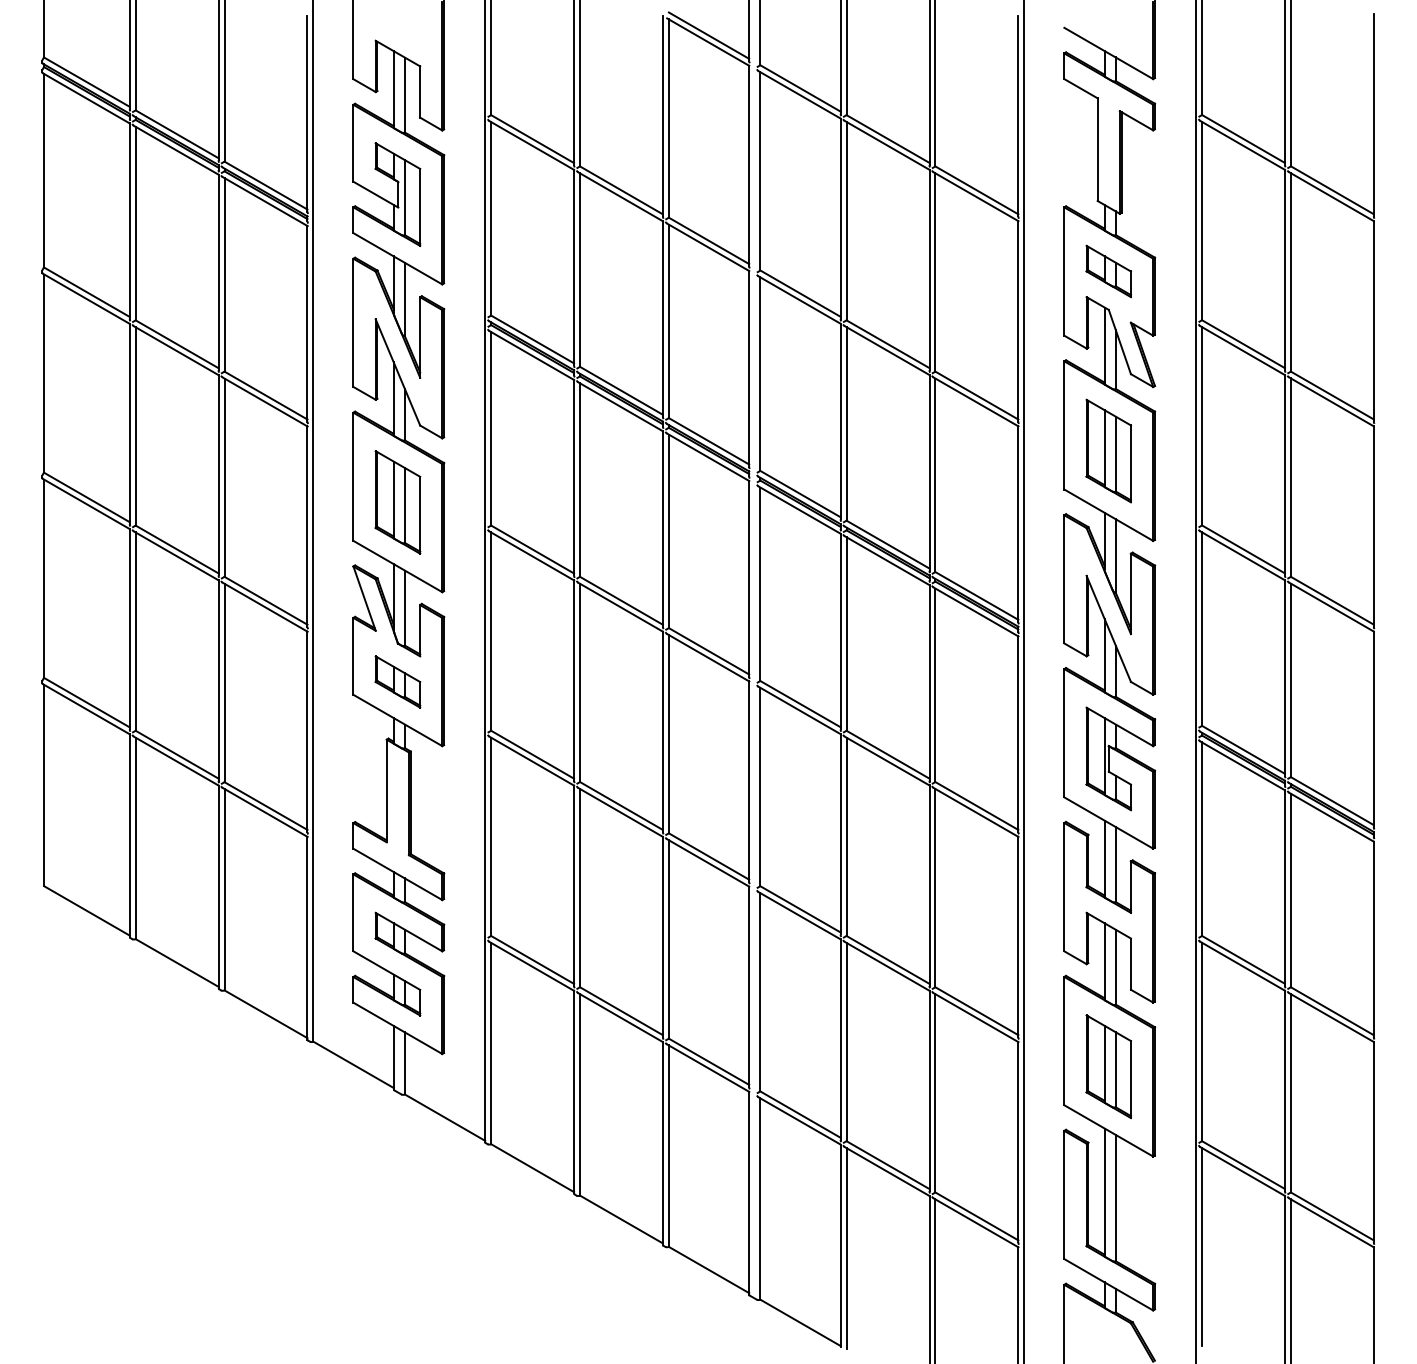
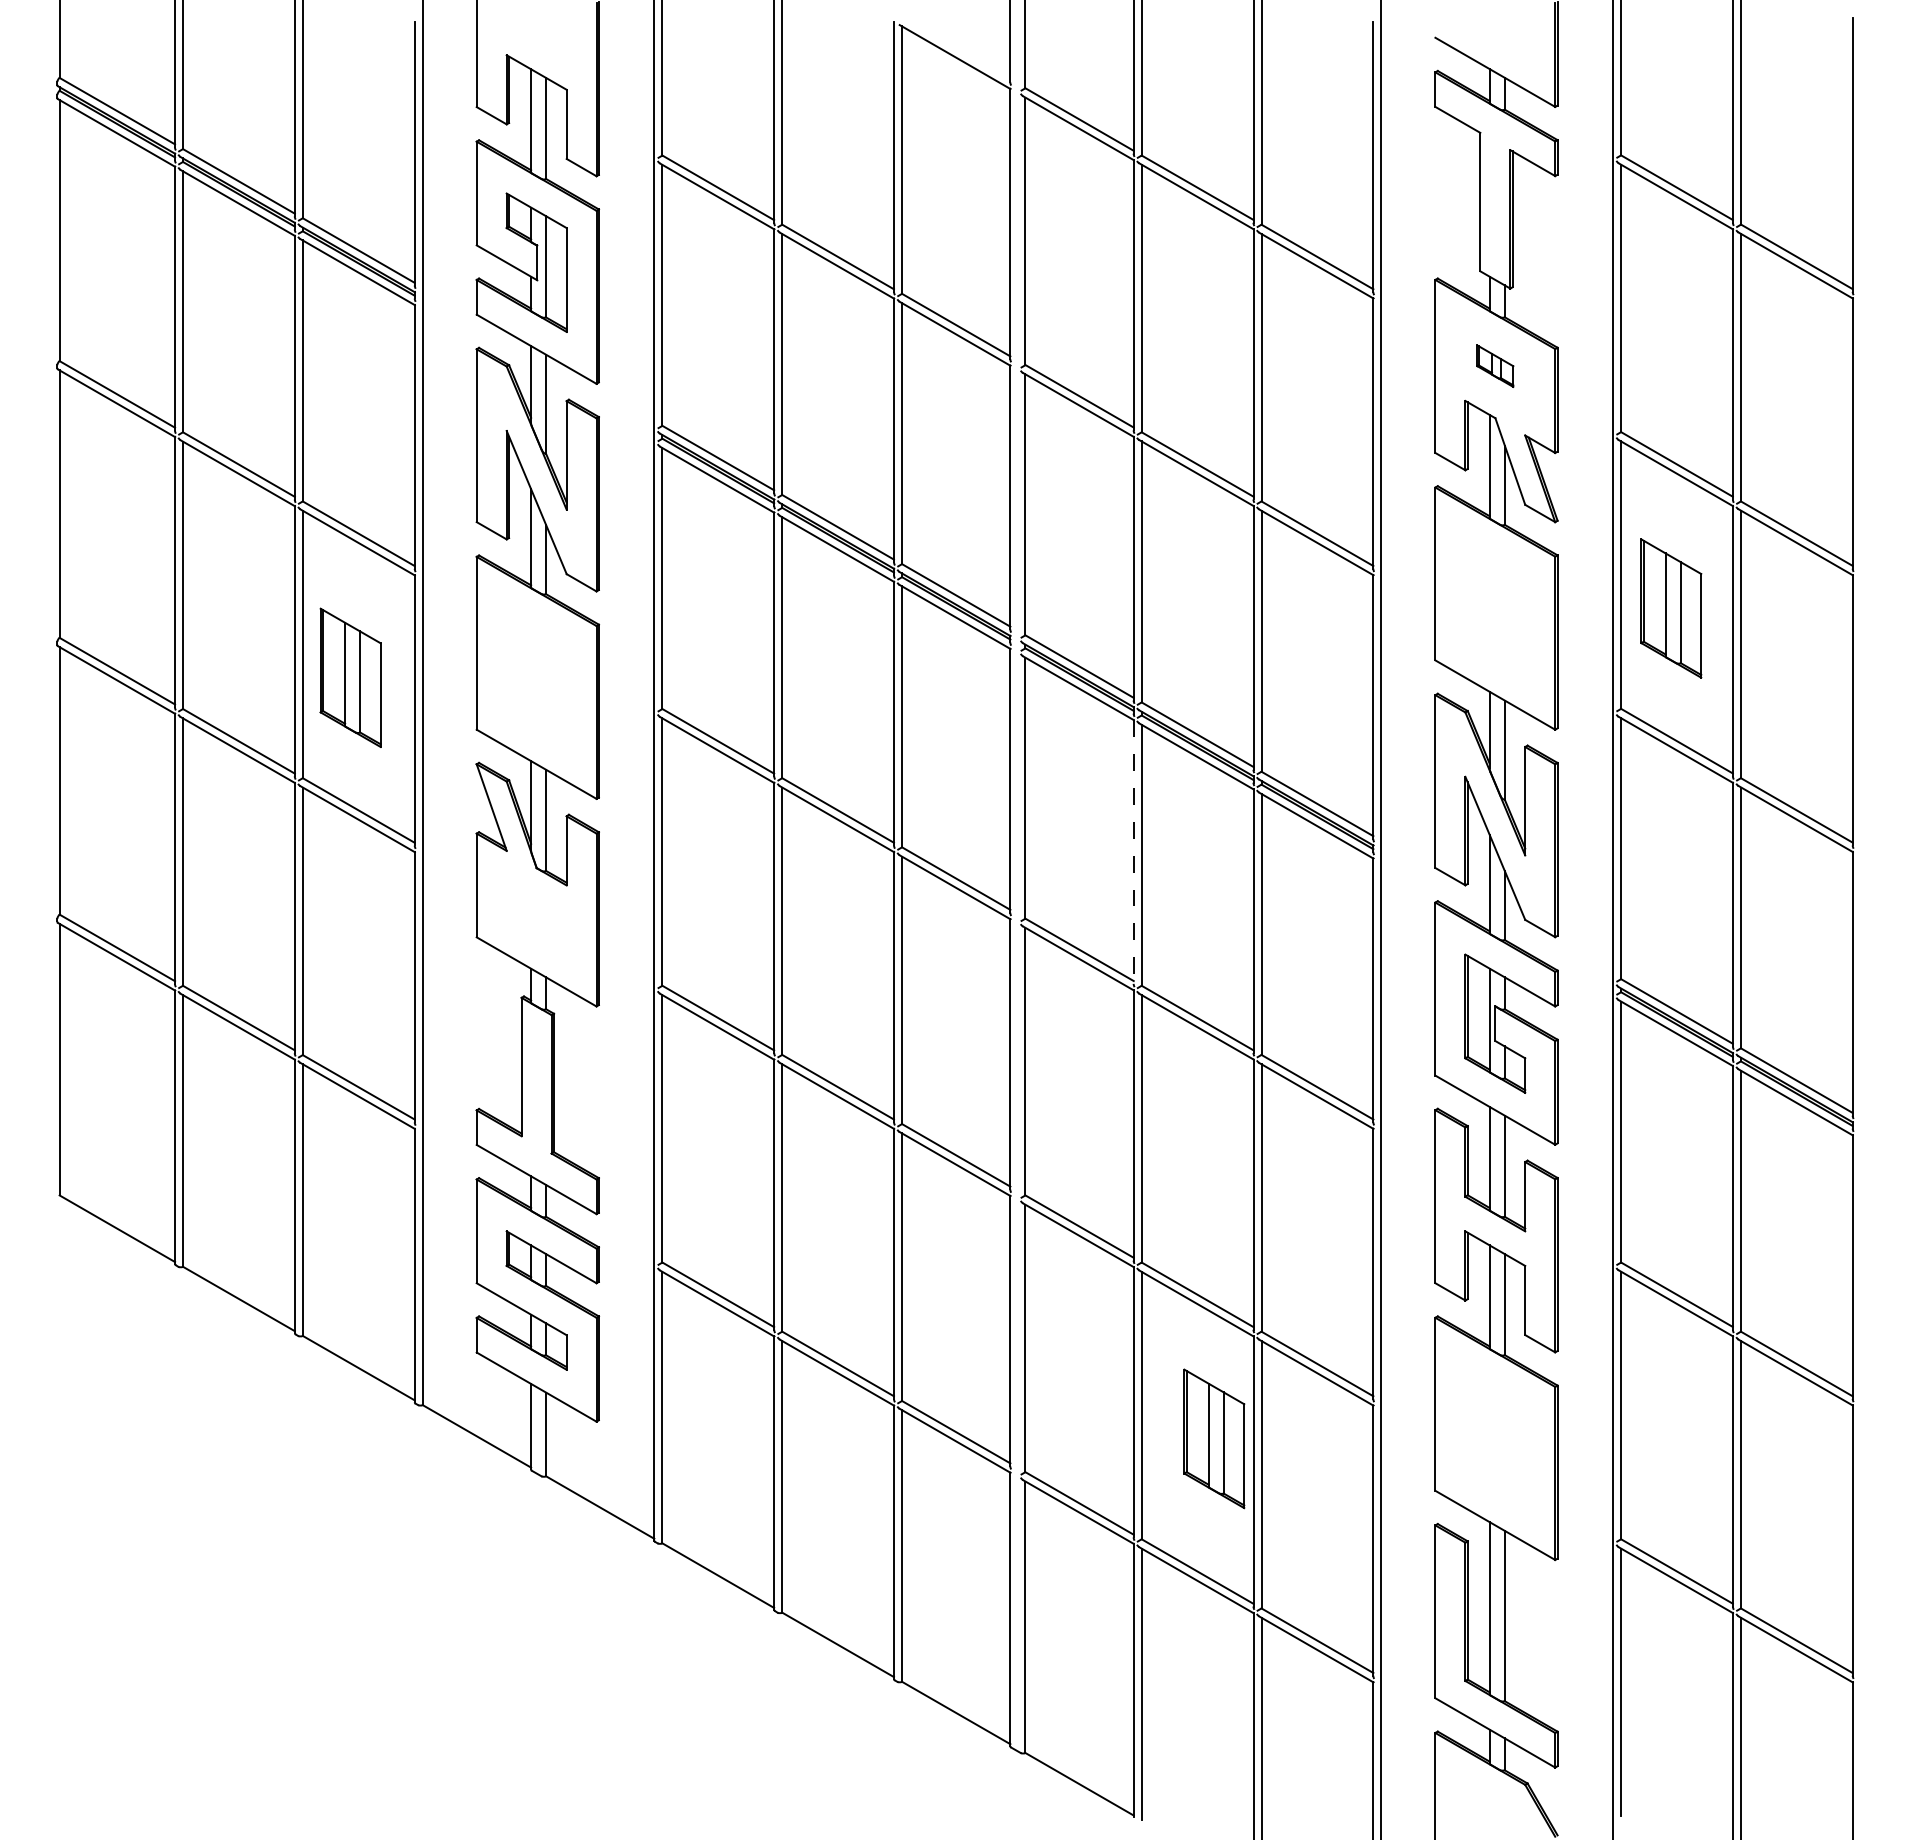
line: (709, 35) -> (956, 48), removed
part: (1108, 270) -> (1495, 365), size x0.6
part: (1108, 451) -> (1671, 608), moved
part: (397, 502) -> (350, 677), moved
line: (840, 631) -> (1133, 851), solid -> dashed
part: (397, 681) -> (536, 919), removed
part: (1108, 1066) -> (1214, 1438), moved

